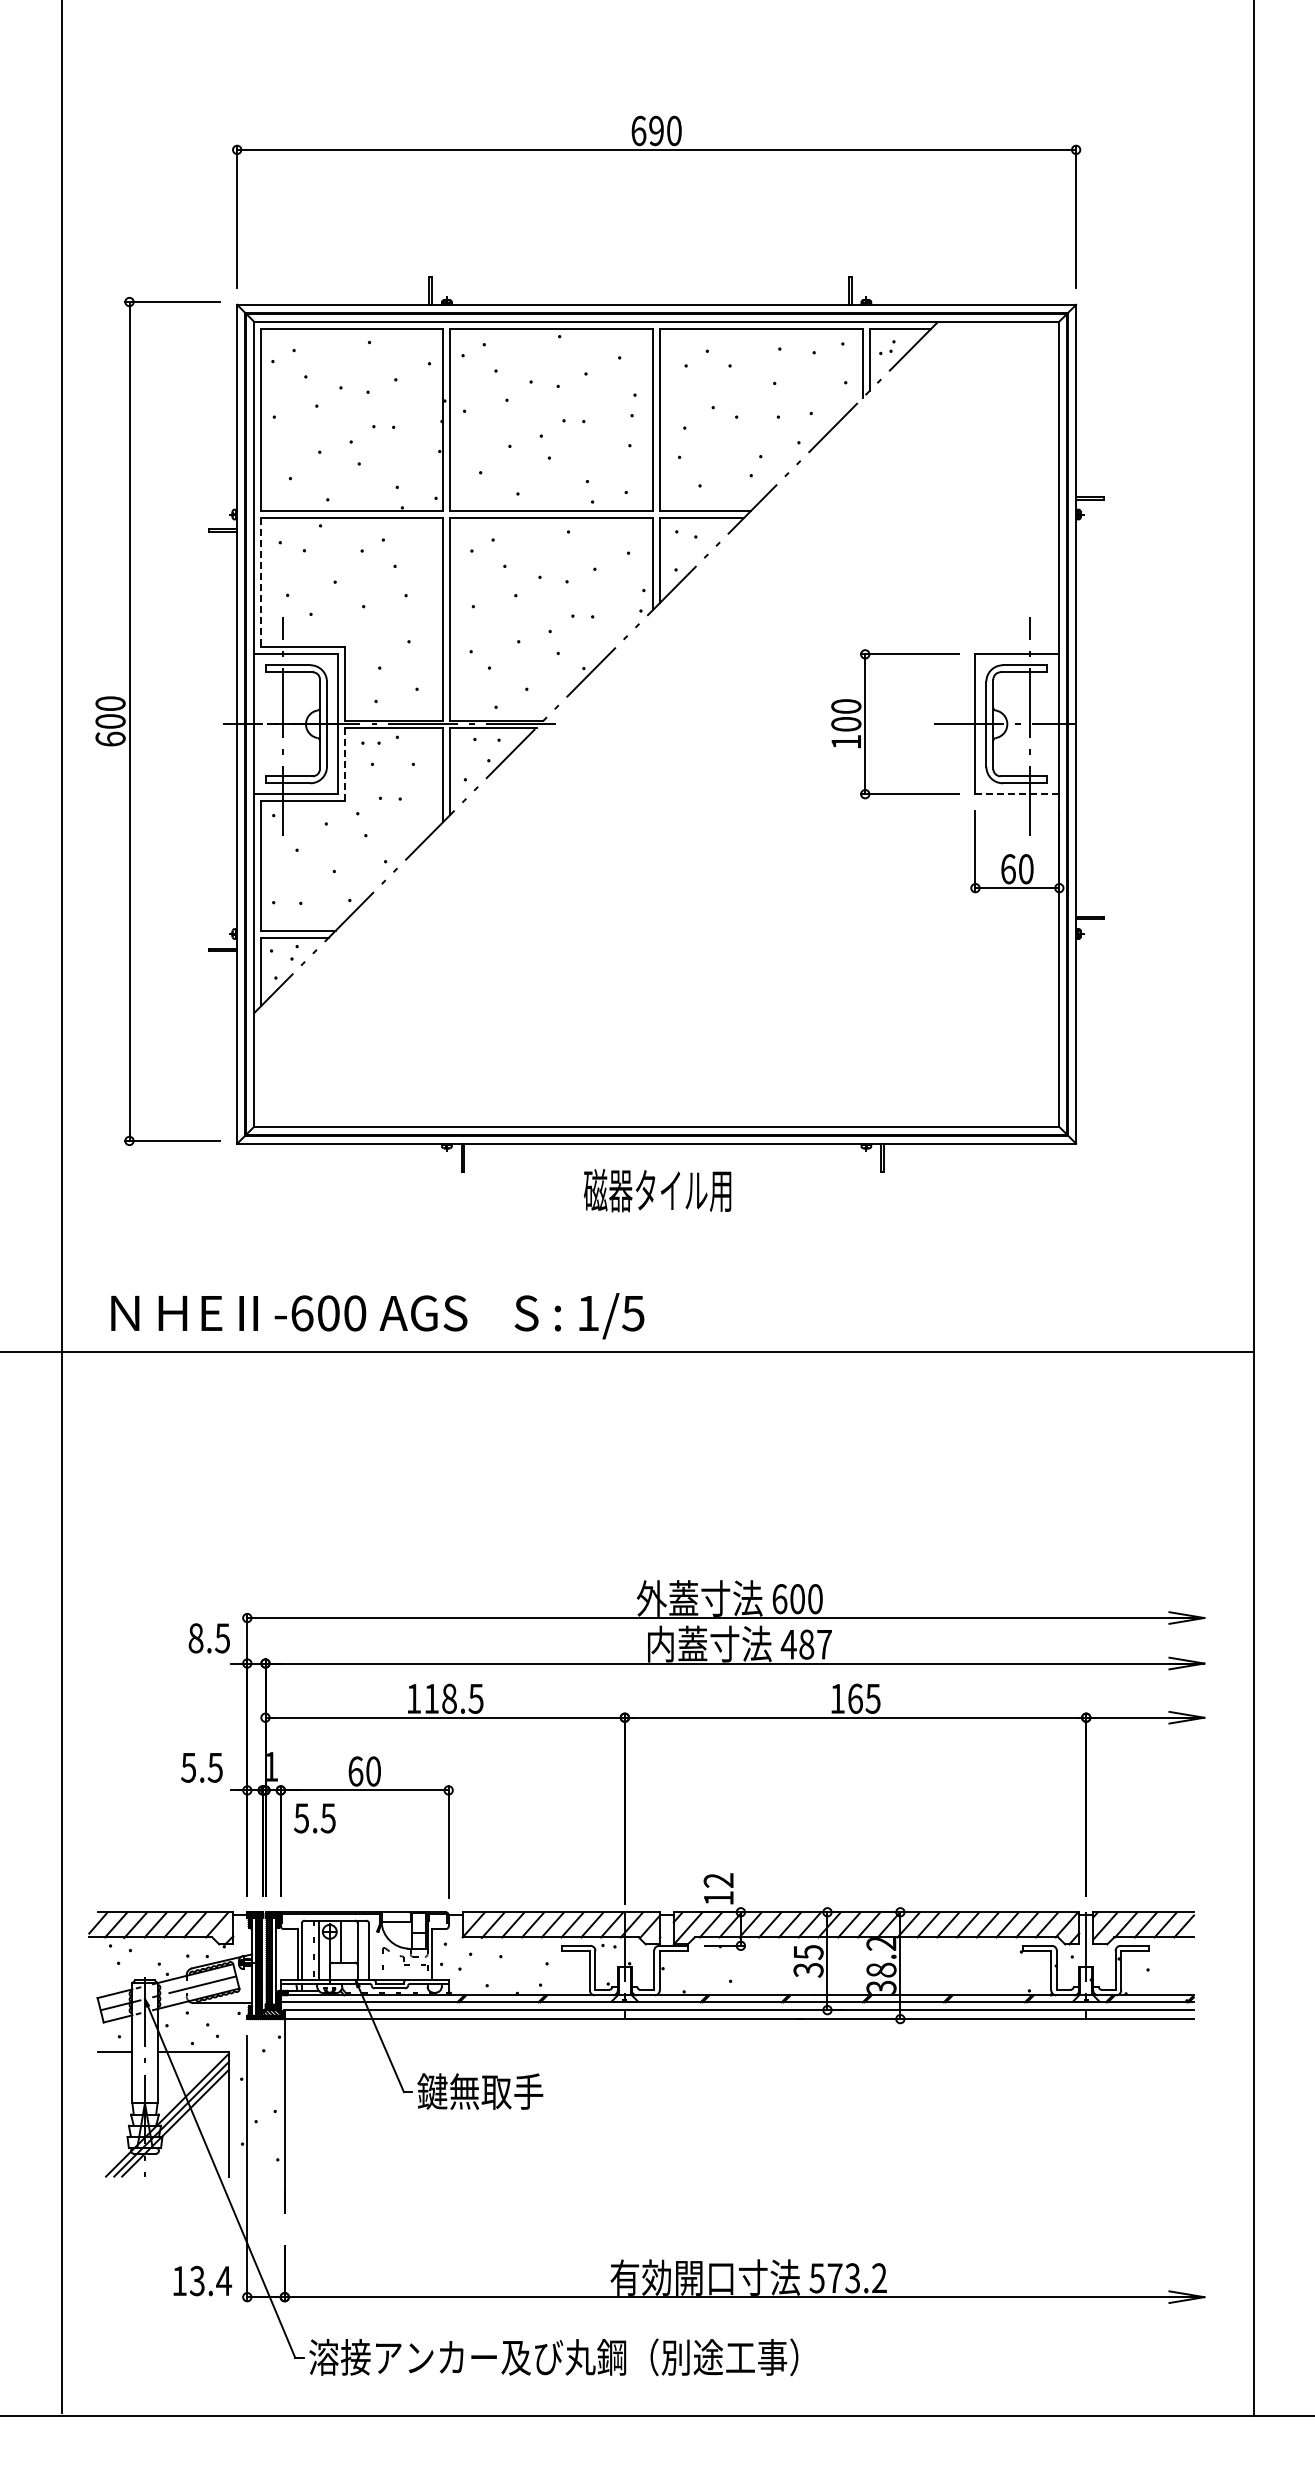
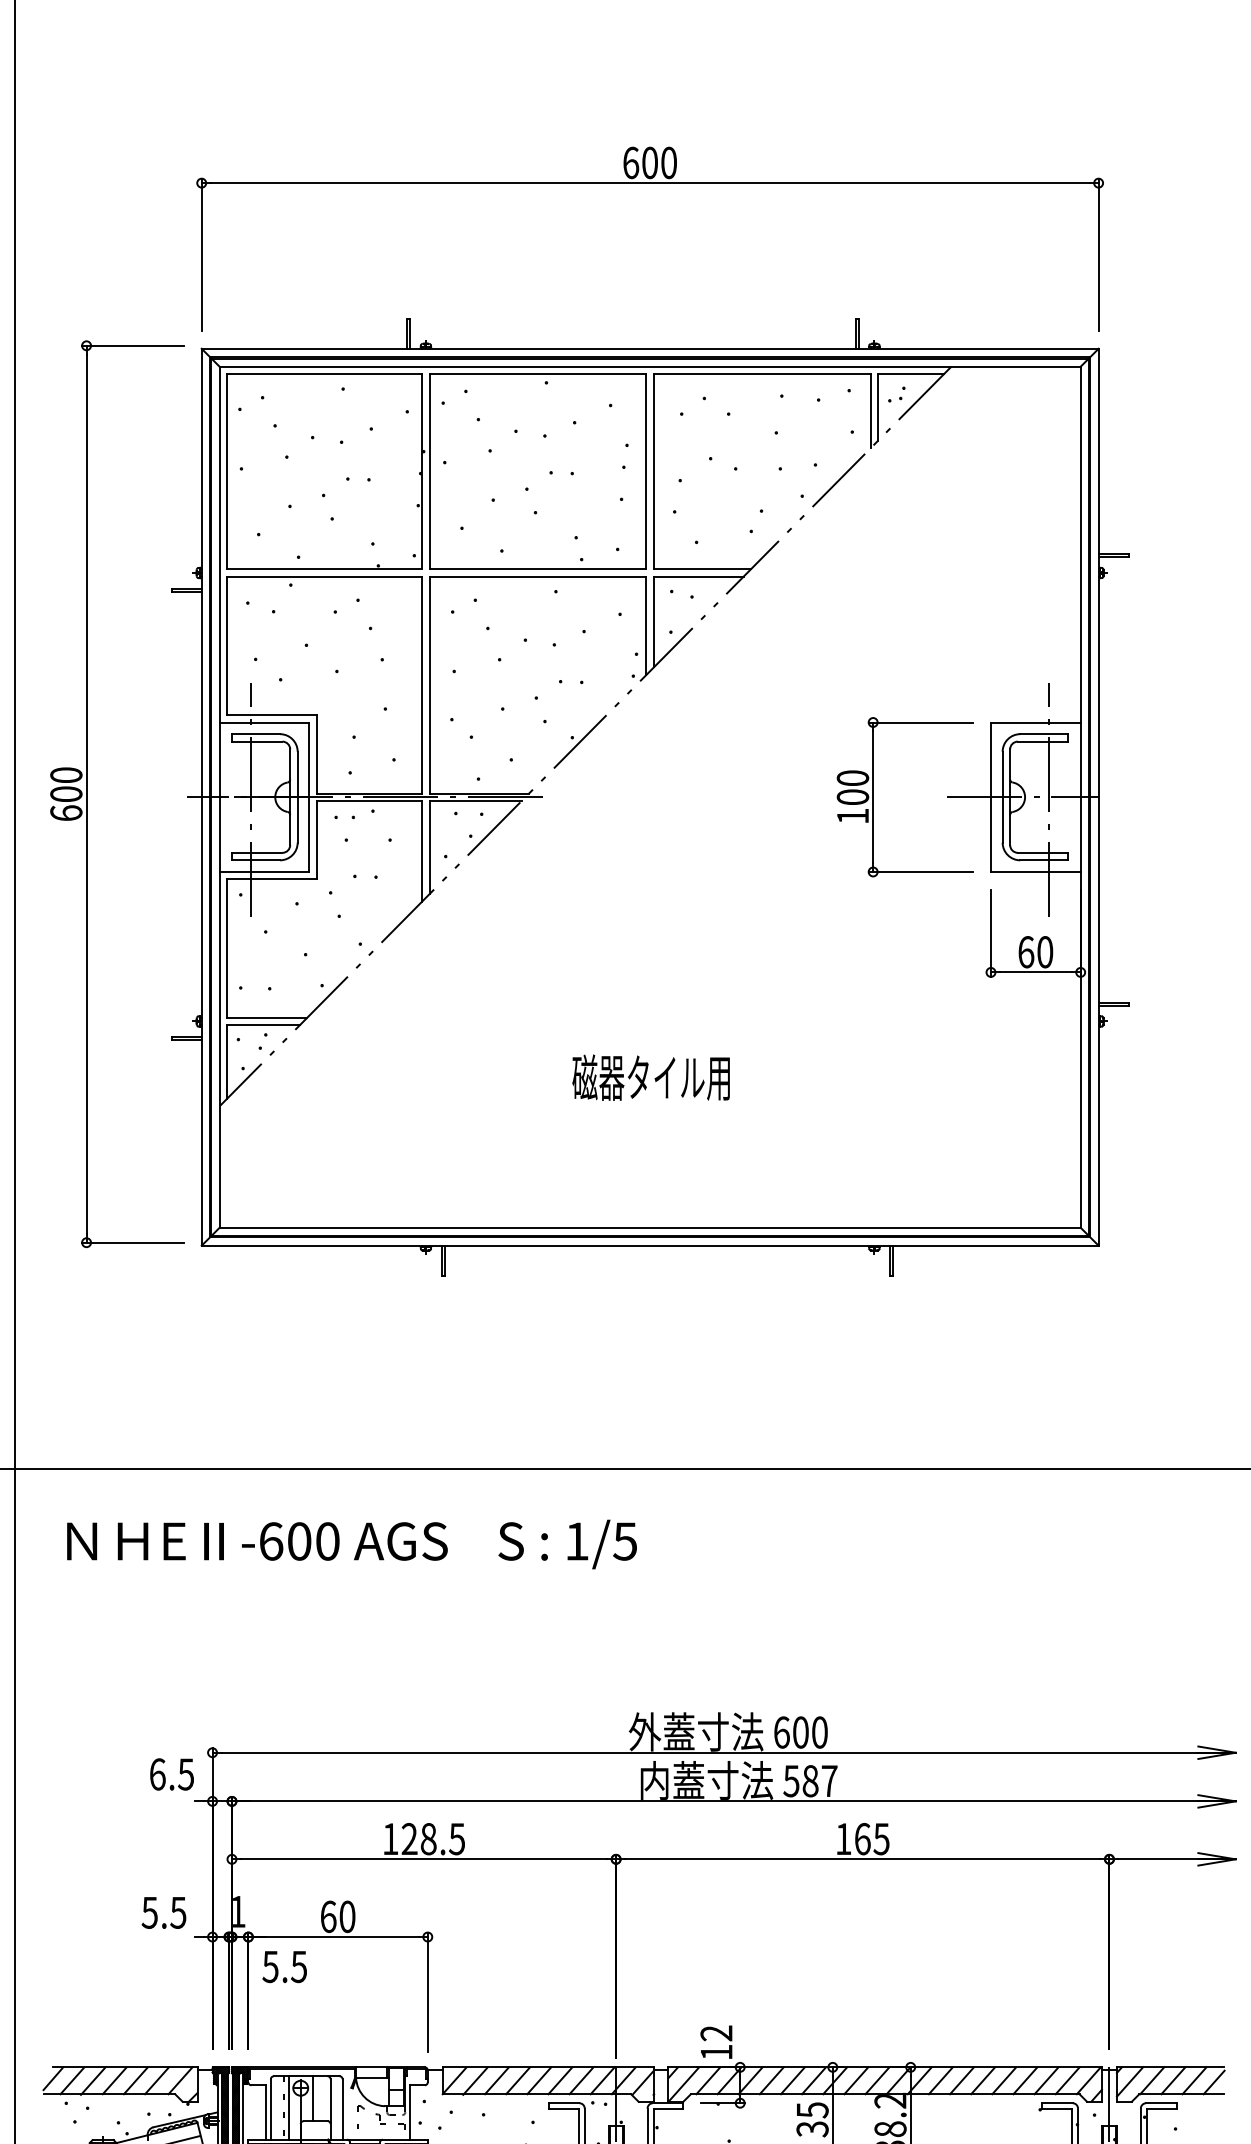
text: (656, 130) -> (649, 162), 690 -> 600
line: (260, 582) -> (226, 645), dashed -> solid
line: (344, 764) -> (316, 840), dashed -> solid
line: (1017, 794) -> (1035, 872), dashed -> solid
text: (657, 1190) -> (651, 1077), moved
text: (377, 1316) -> (351, 1544), moved
text: (195, 1638) -> (157, 1774), 8.5 -> 6.5
text: (788, 1644) -> (791, 1781), 487 -> 587
text: (431, 1698) -> (409, 1838), 118.5 -> 128.5

